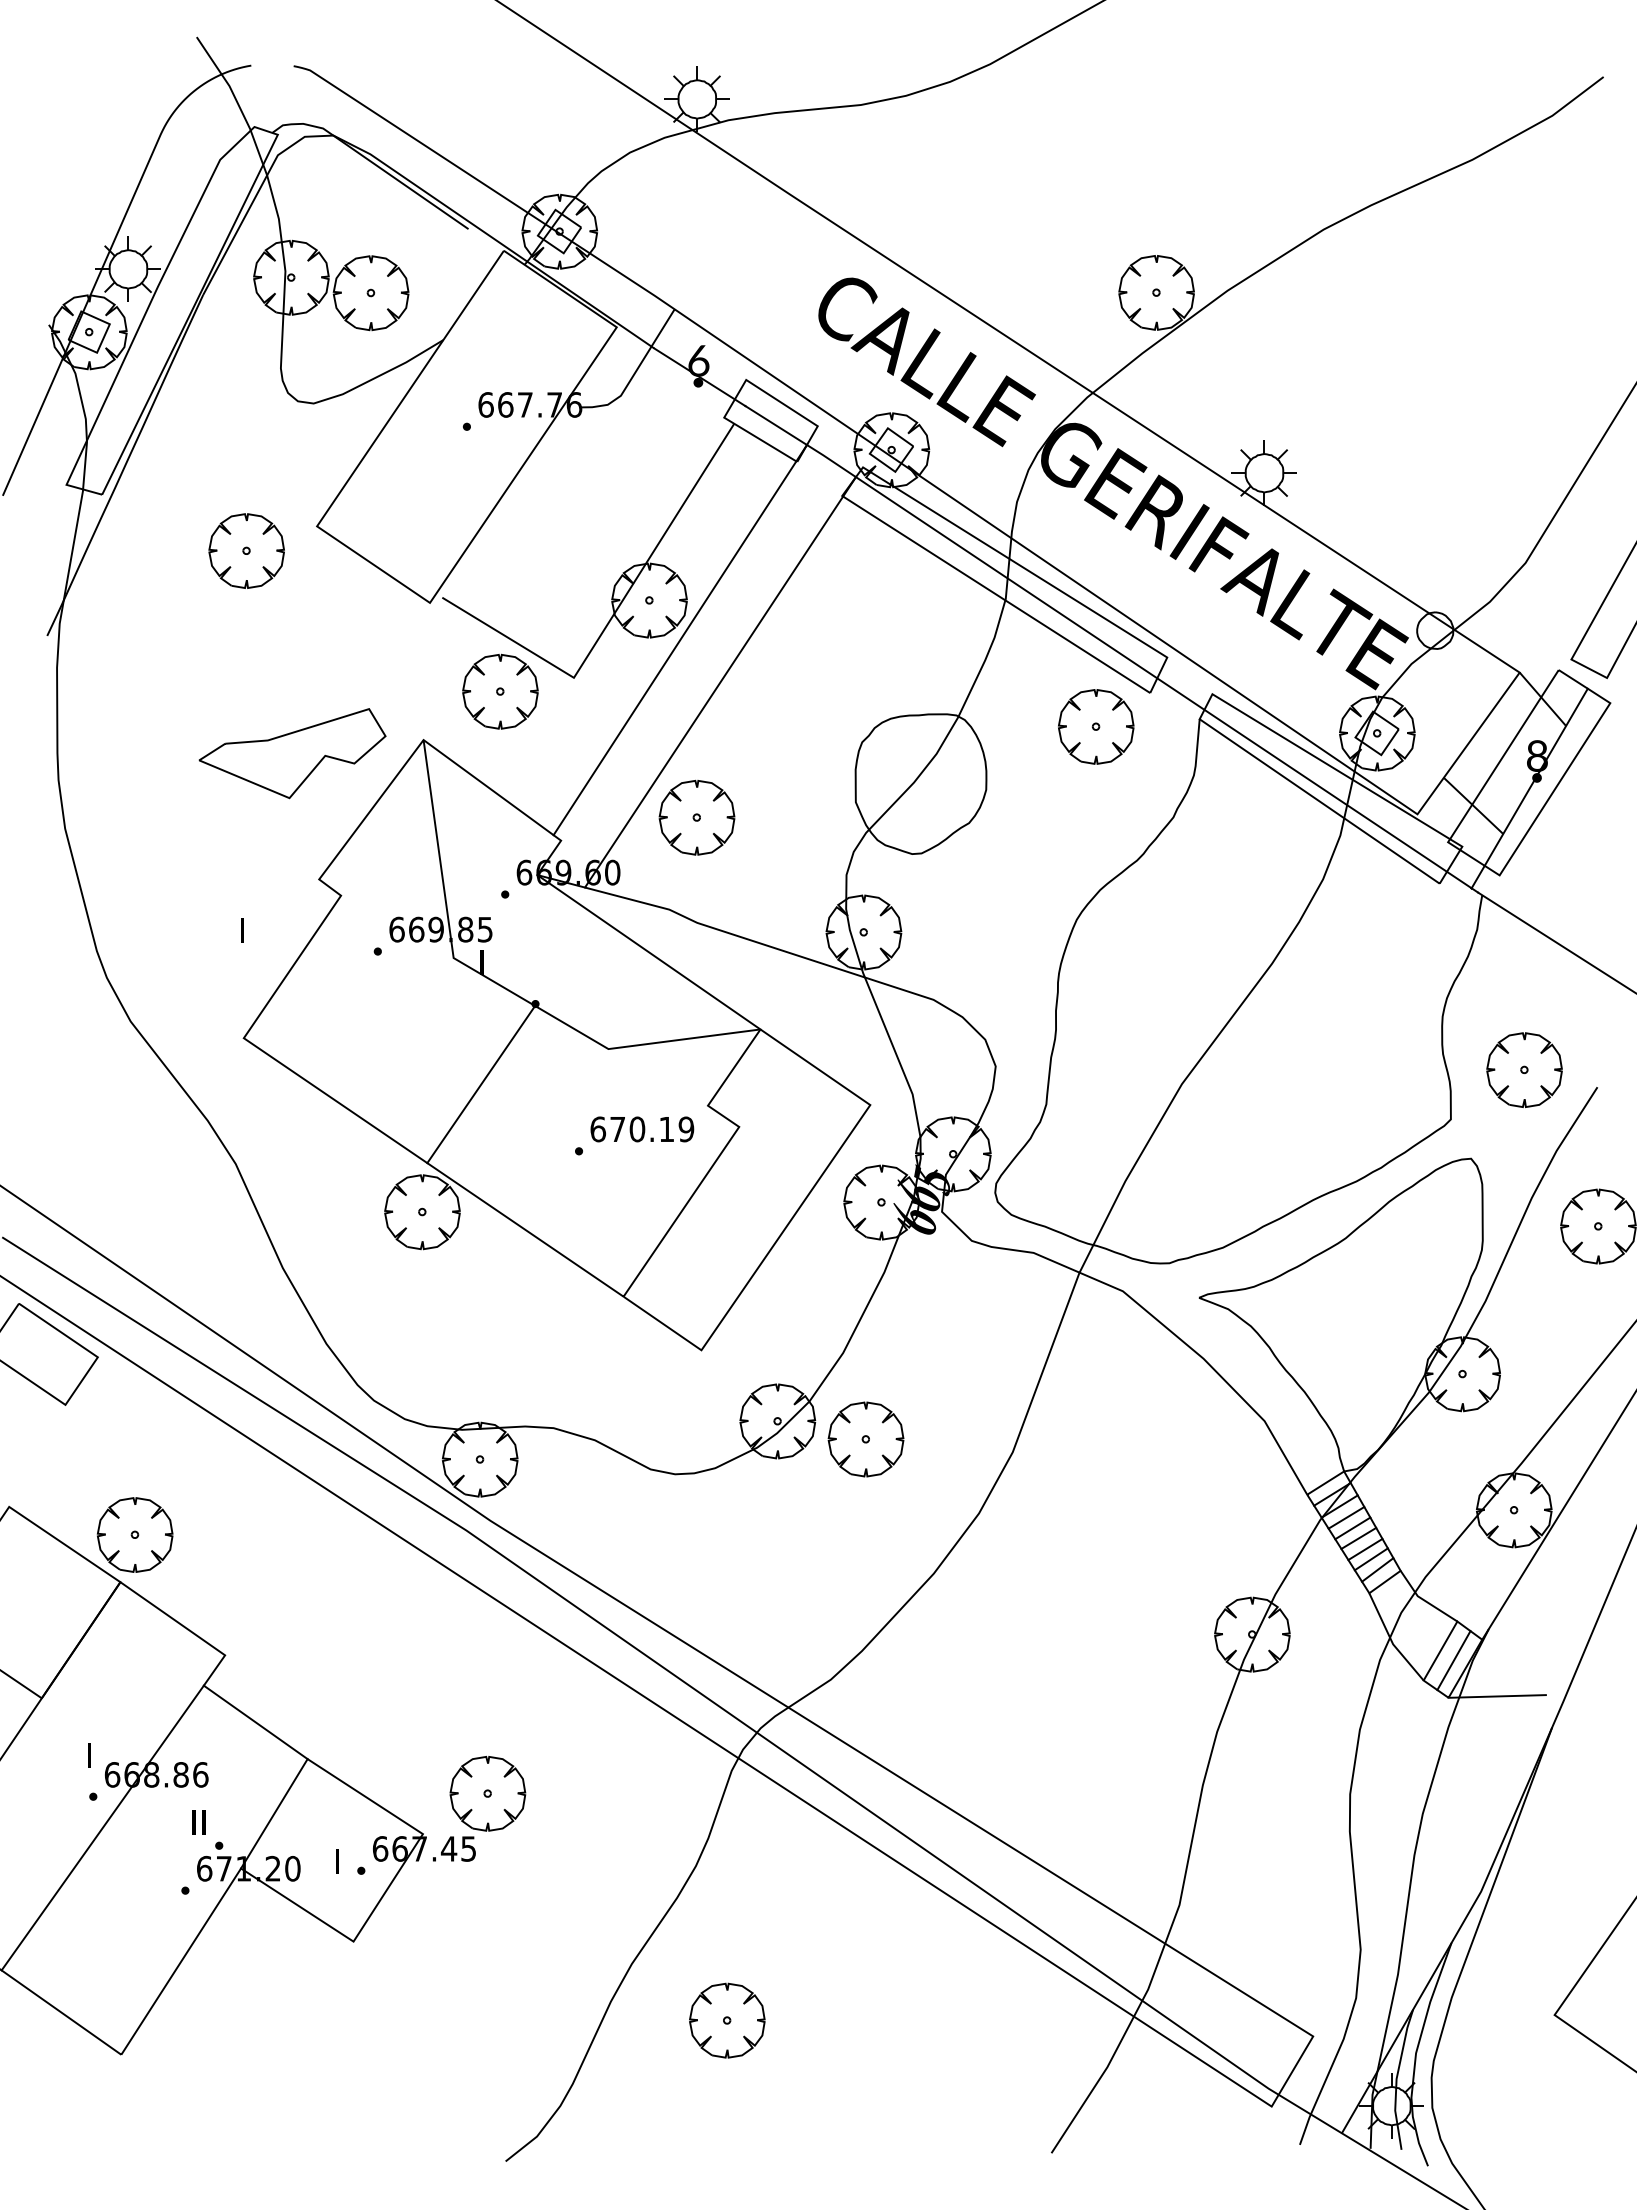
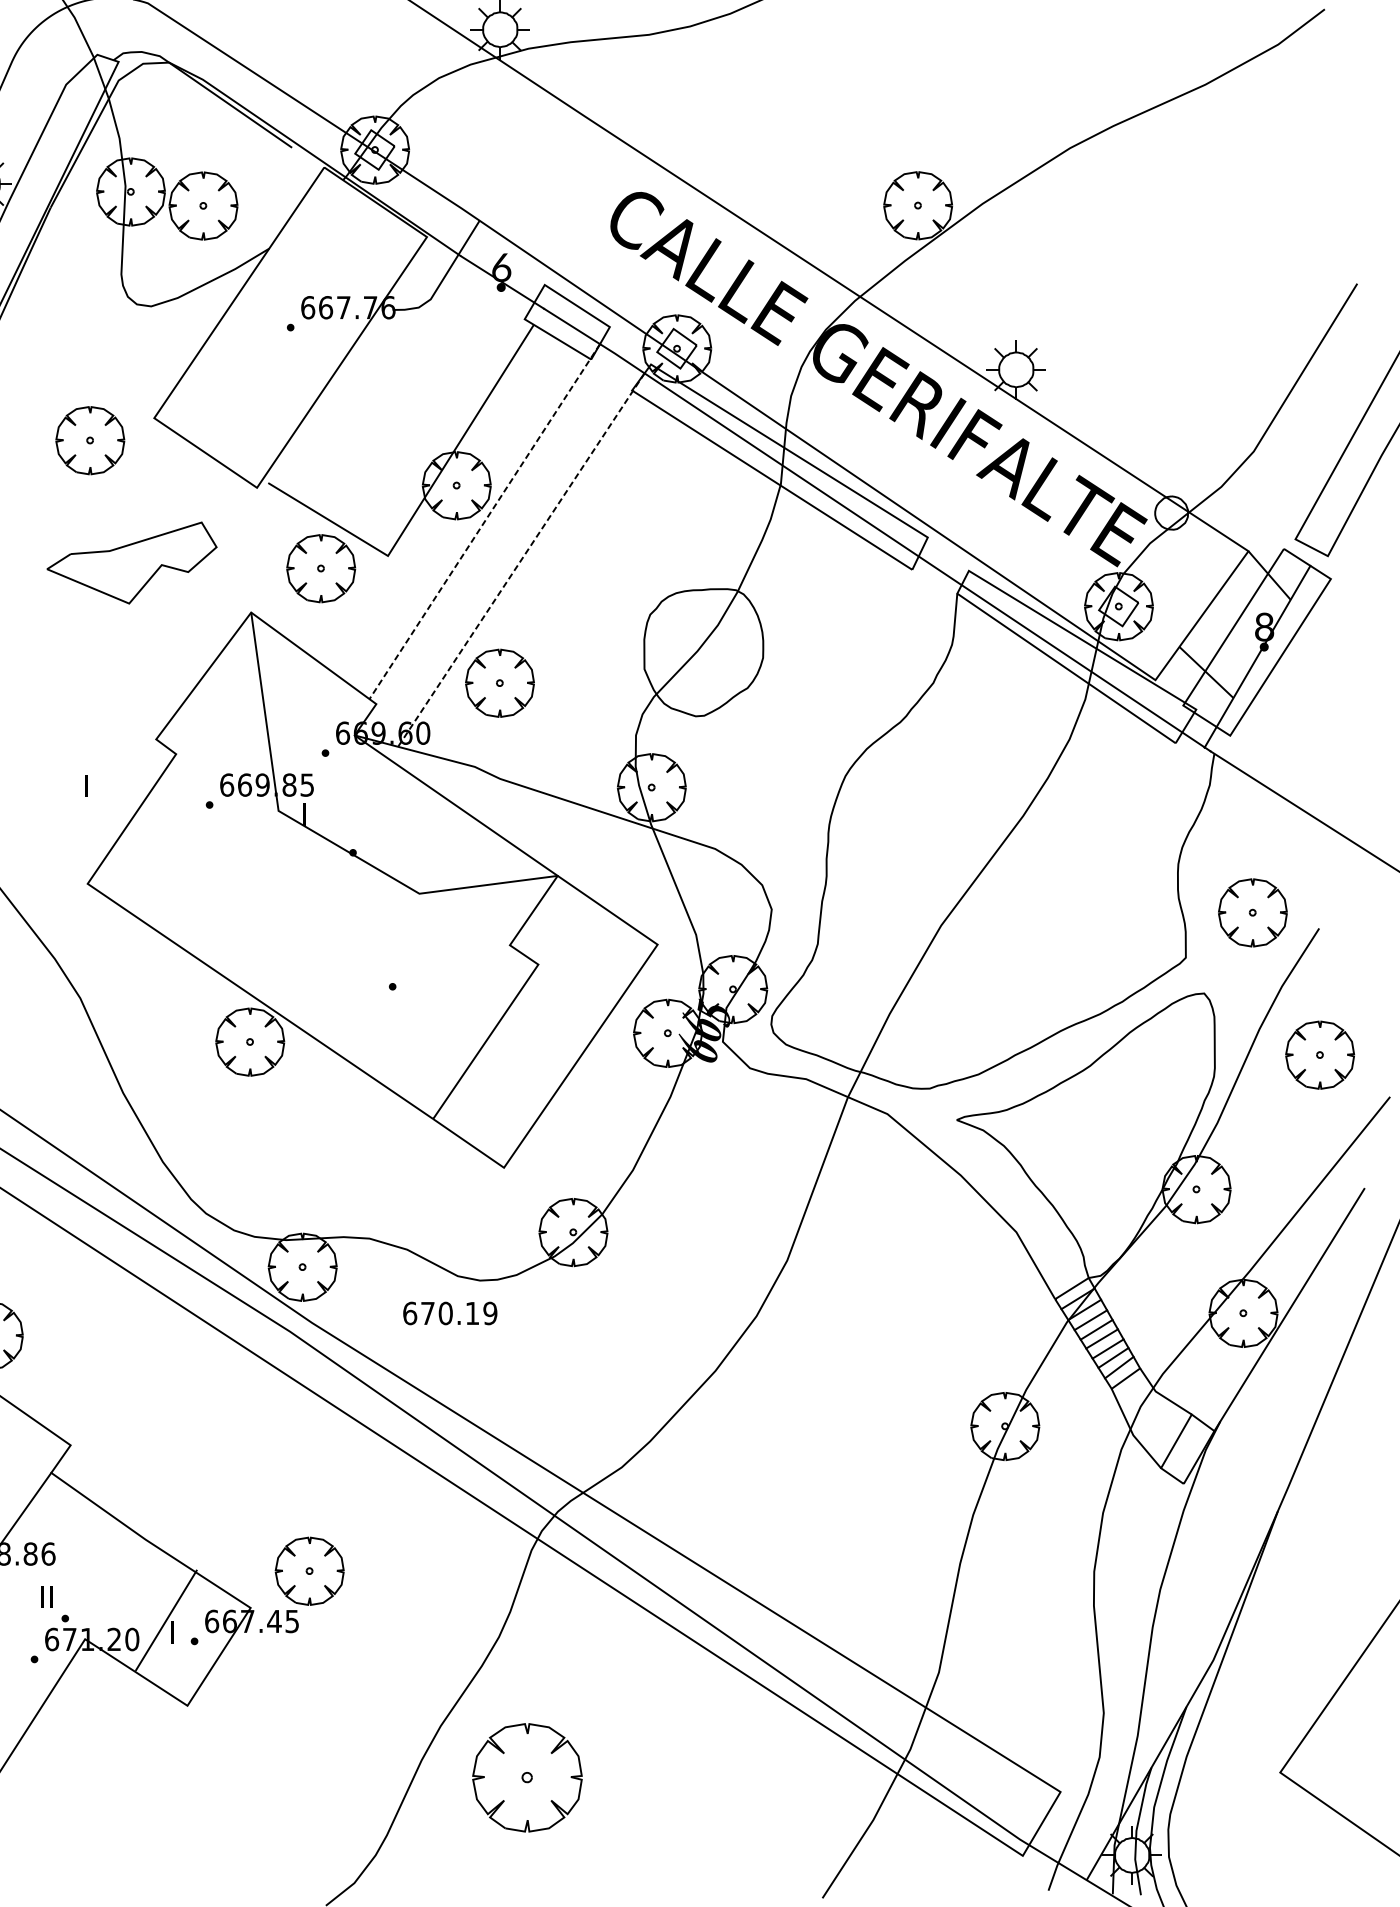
line: (680, 640) -> (484, 522), solid -> dashed
line: (720, 682) -> (521, 560), solid -> dashed
part: (1096, 726) -> (863, 600), removed
part: (292, 753) -> (131, 562), moved
line: (481, 1084) -> (303, 925), removed
text: (642, 1129) -> (450, 1313), moved
part: (865, 1439) -> (653, 1248), removed
line: (1453, 1660) -> (1188, 1450), removed
line: (1496, 1696) -> (1227, 1482), removed
line: (274, 1813) -> (166, 1620), moved
part: (727, 2020) -> (527, 1777), size x1.6

